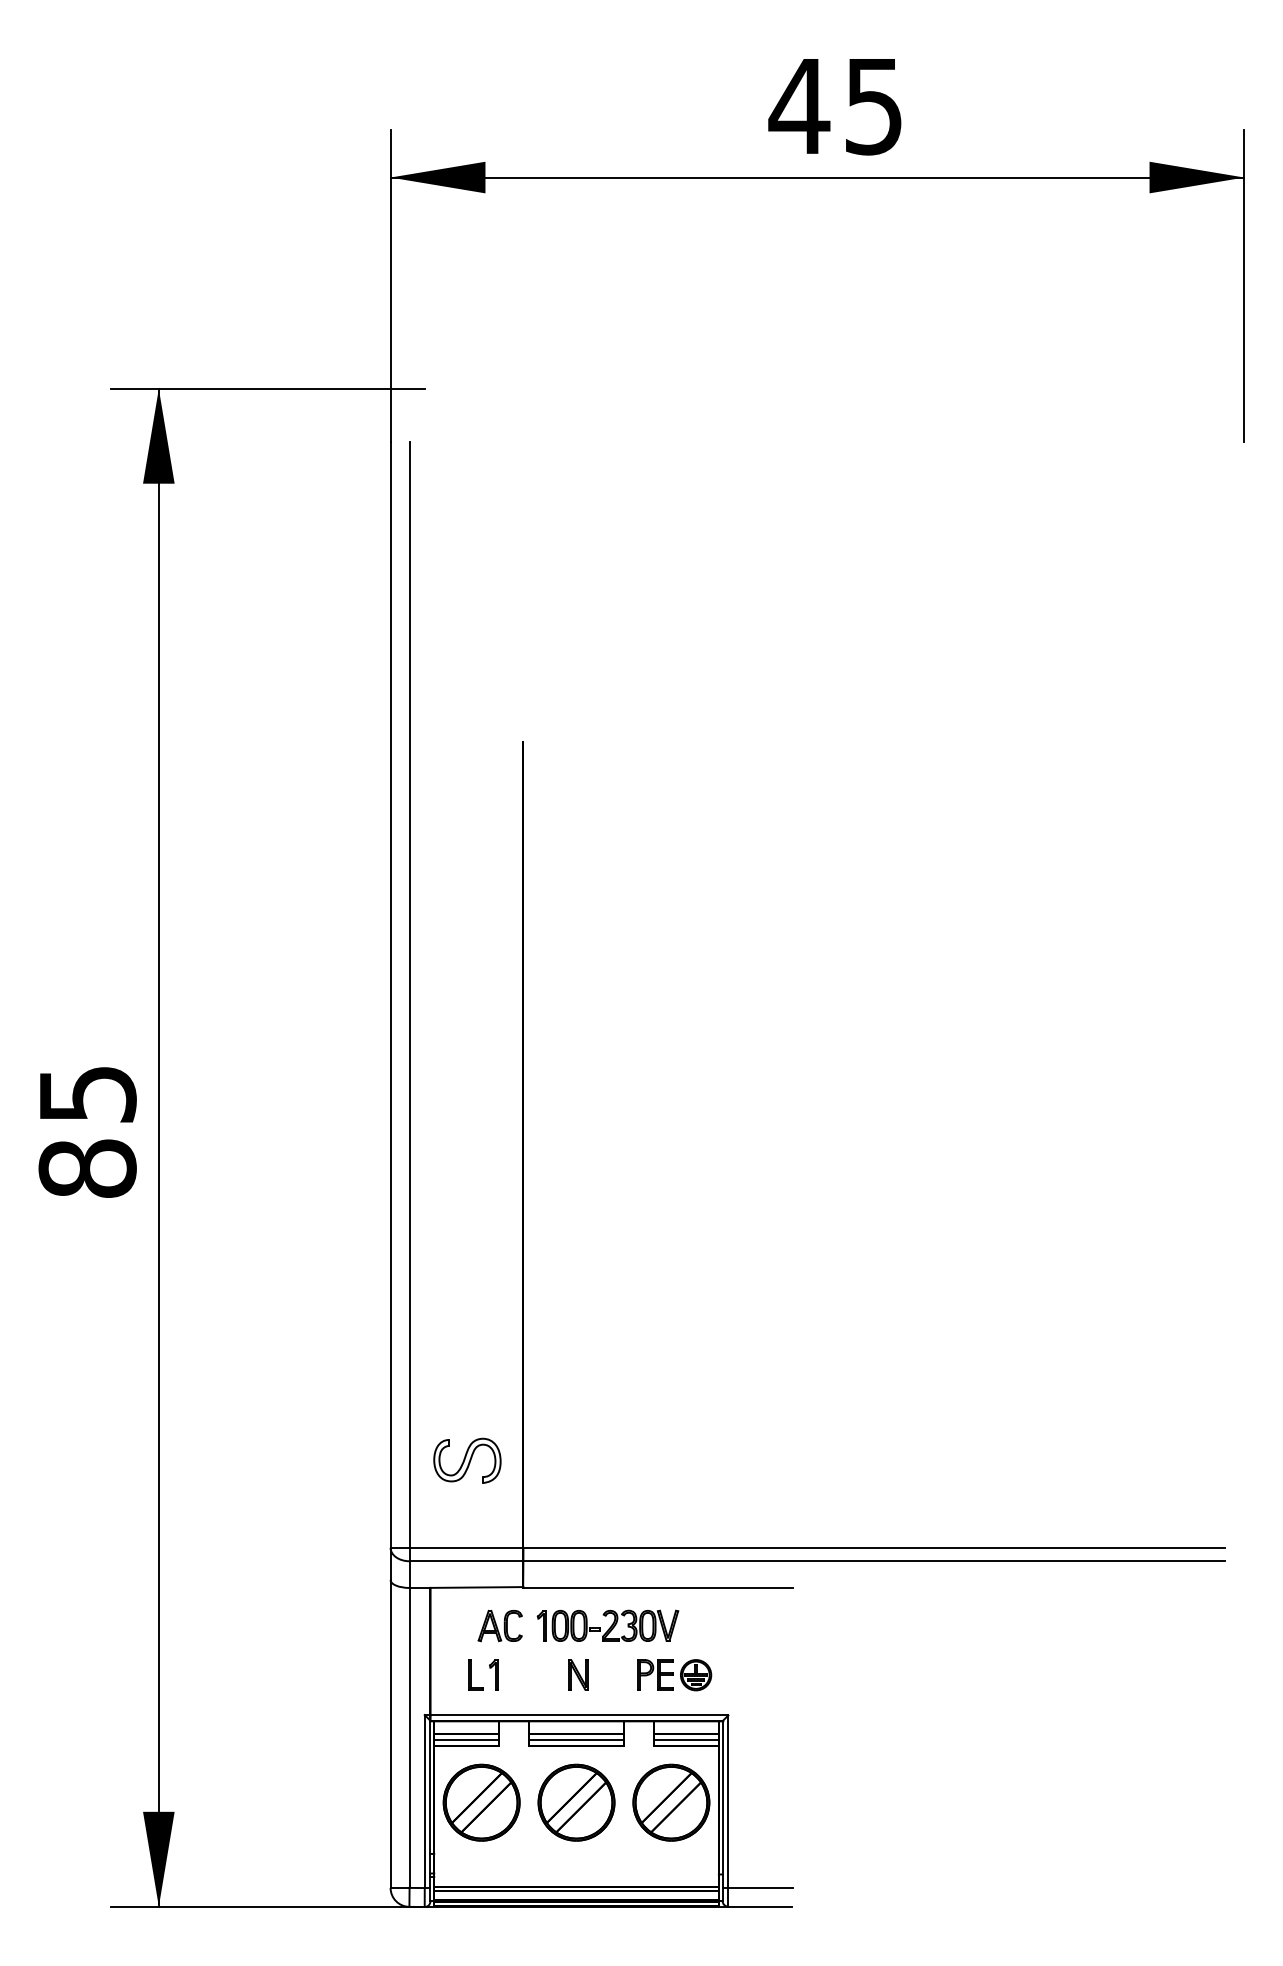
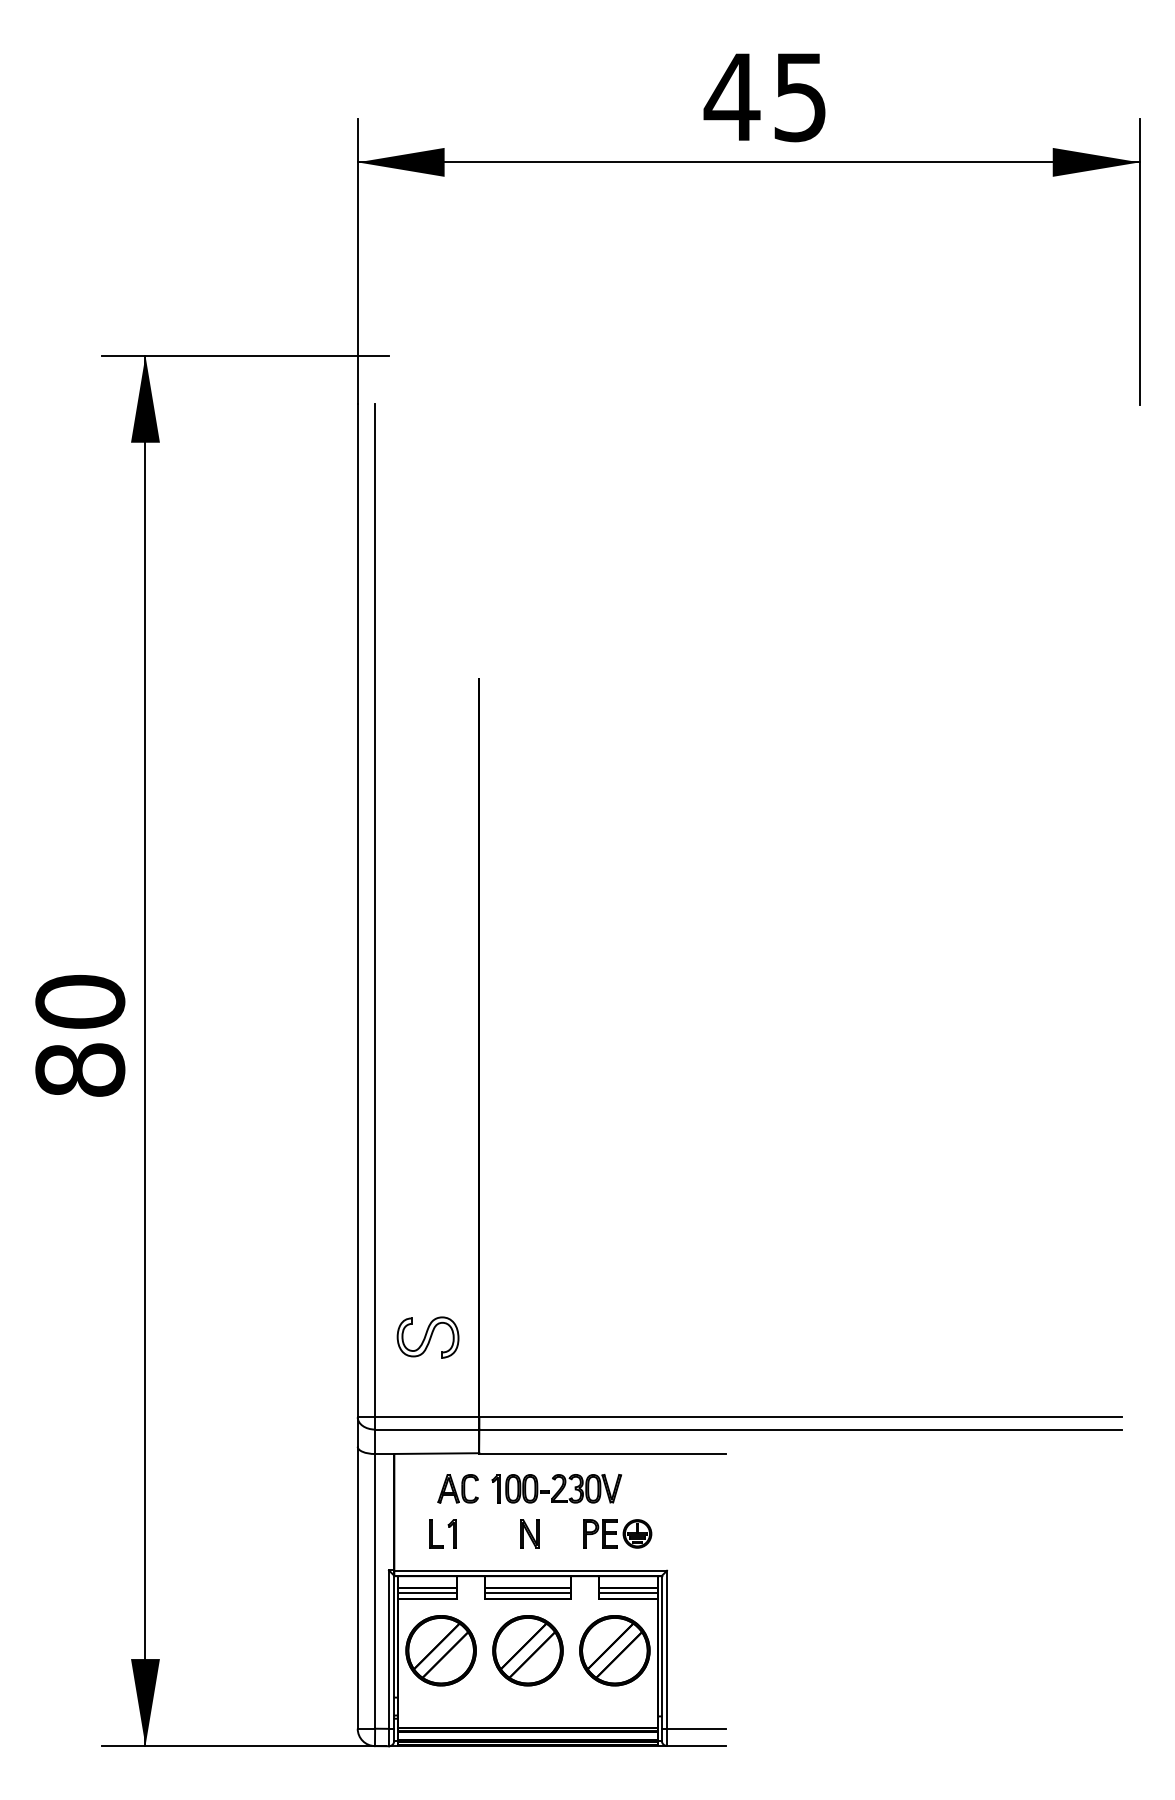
text: (87, 1093) -> (80, 1001), 85 -> 80

